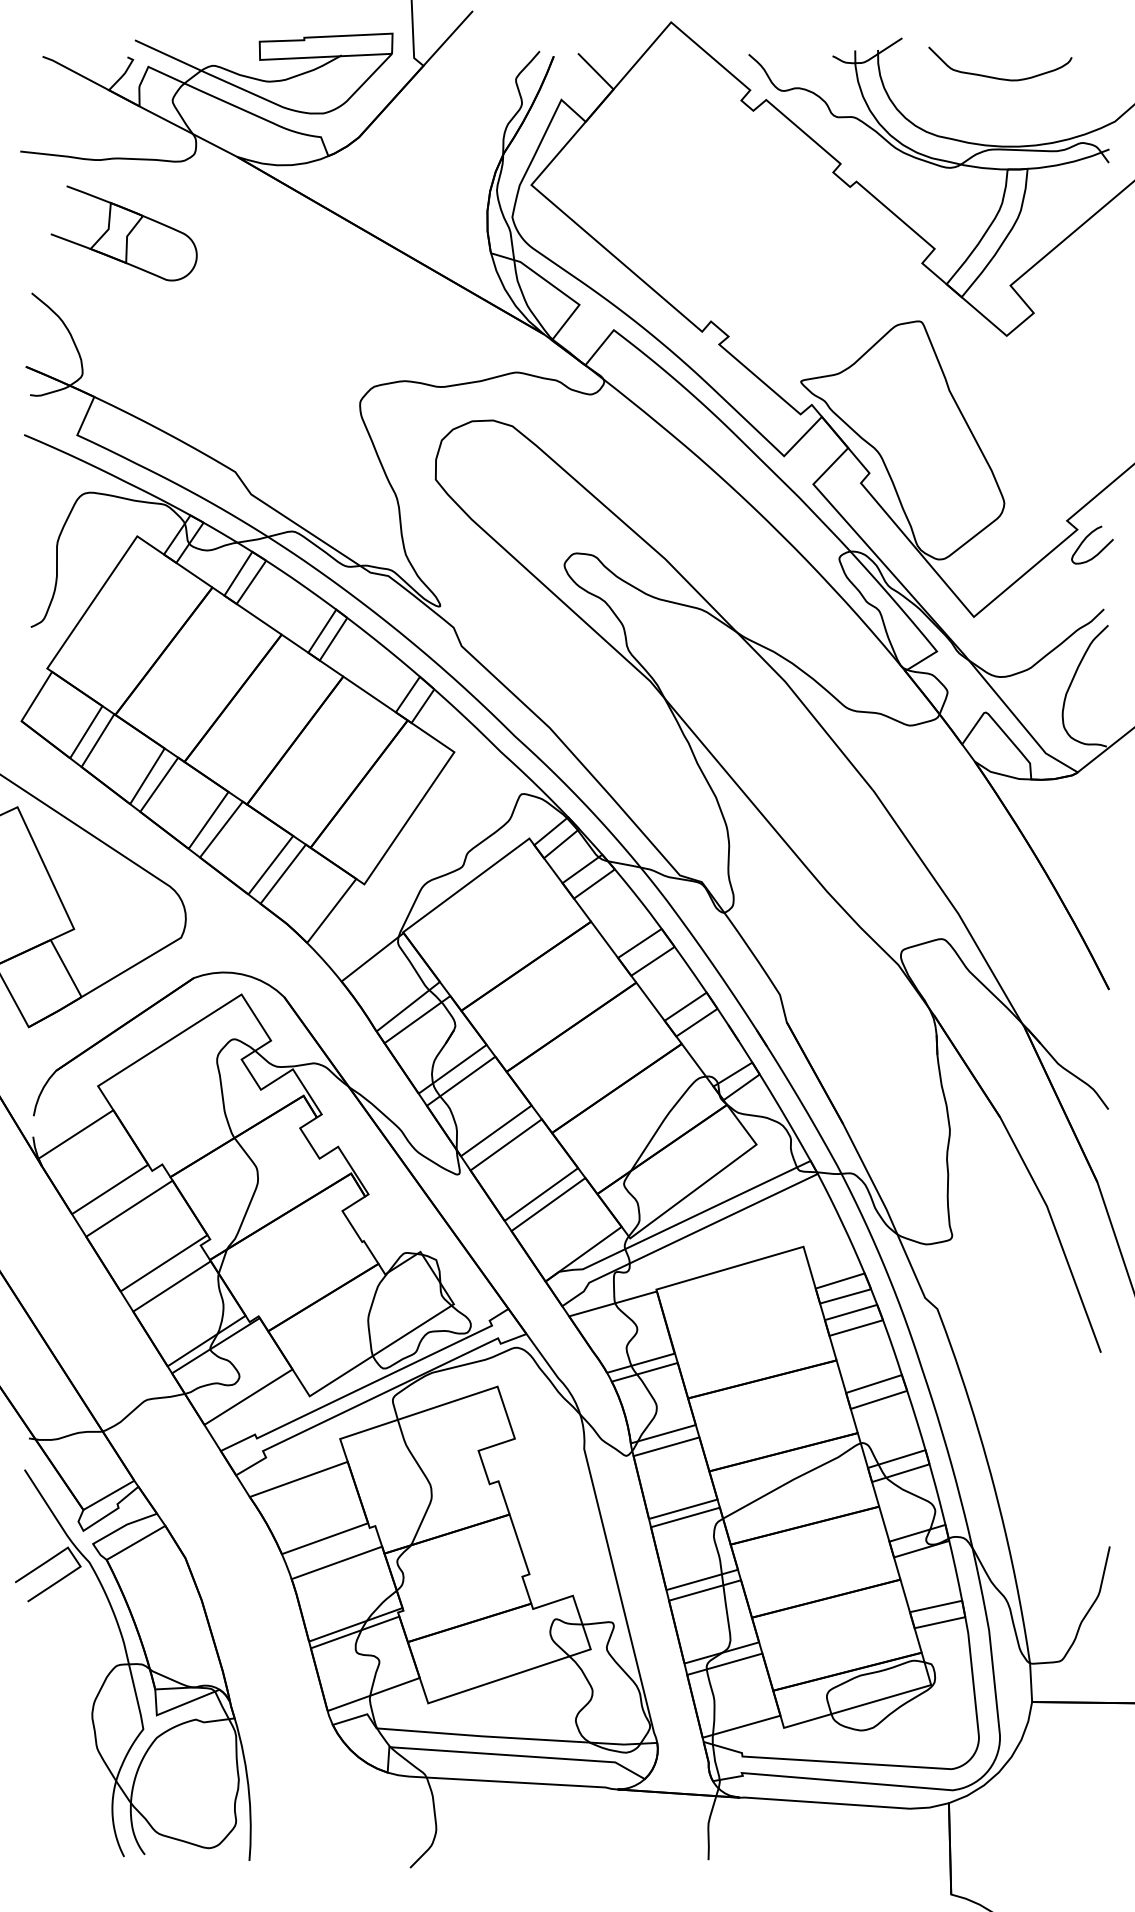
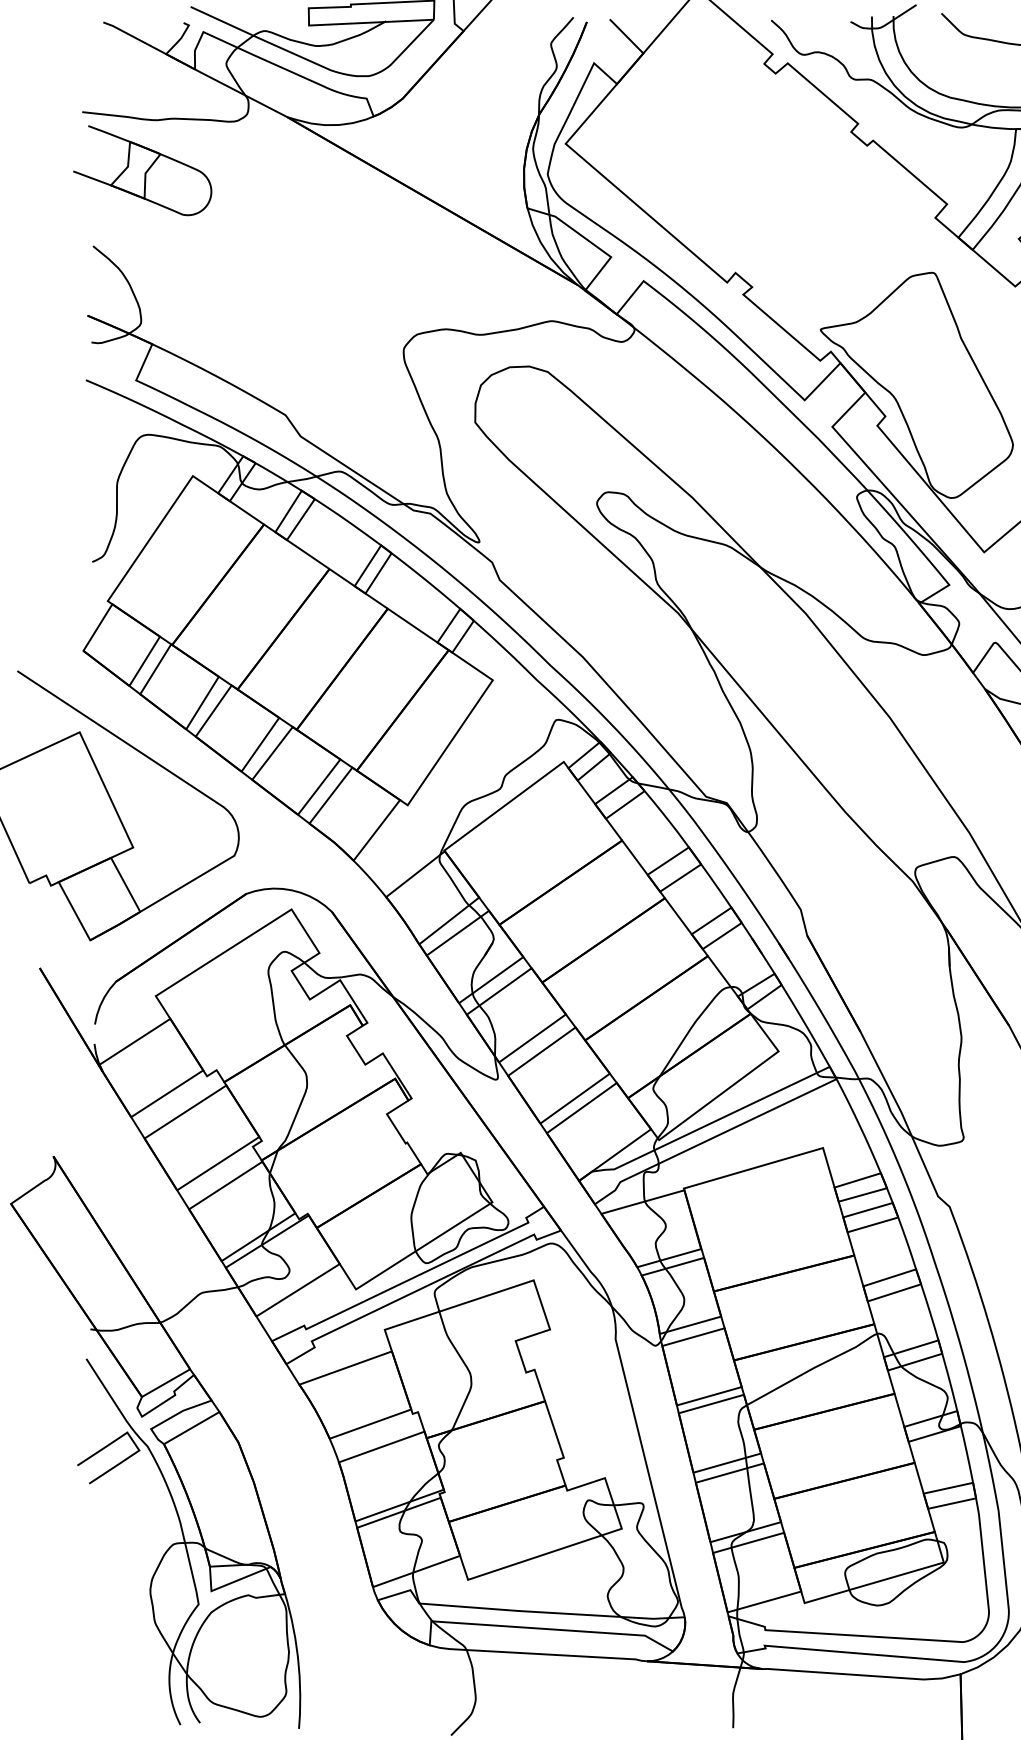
part: (123, 233) -> (142, 170), moved

